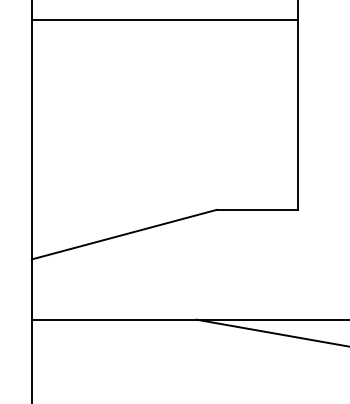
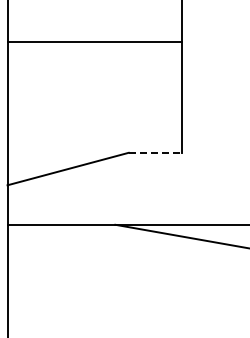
line: (164, 20) -> (94, 42), moved
line: (257, 209) -> (155, 152), solid -> dashed

